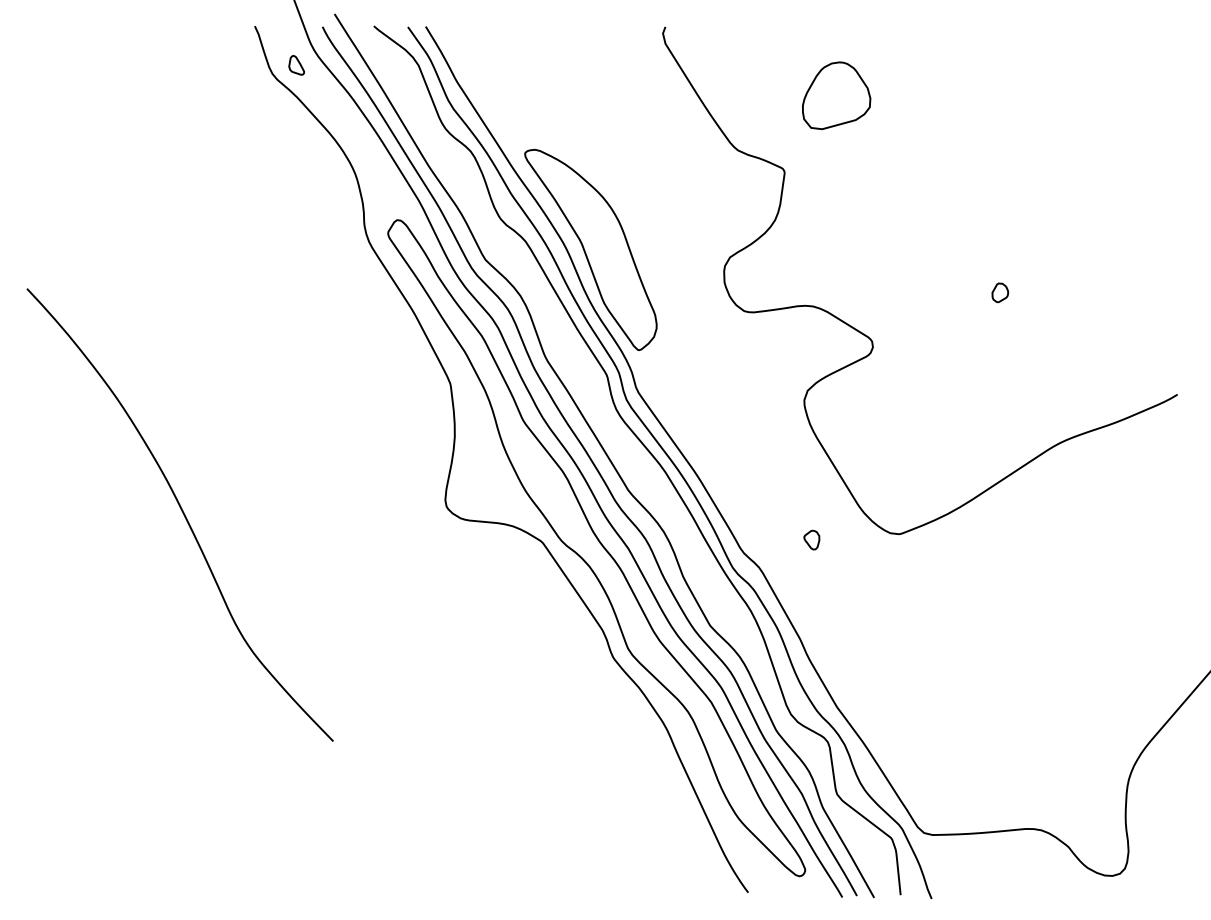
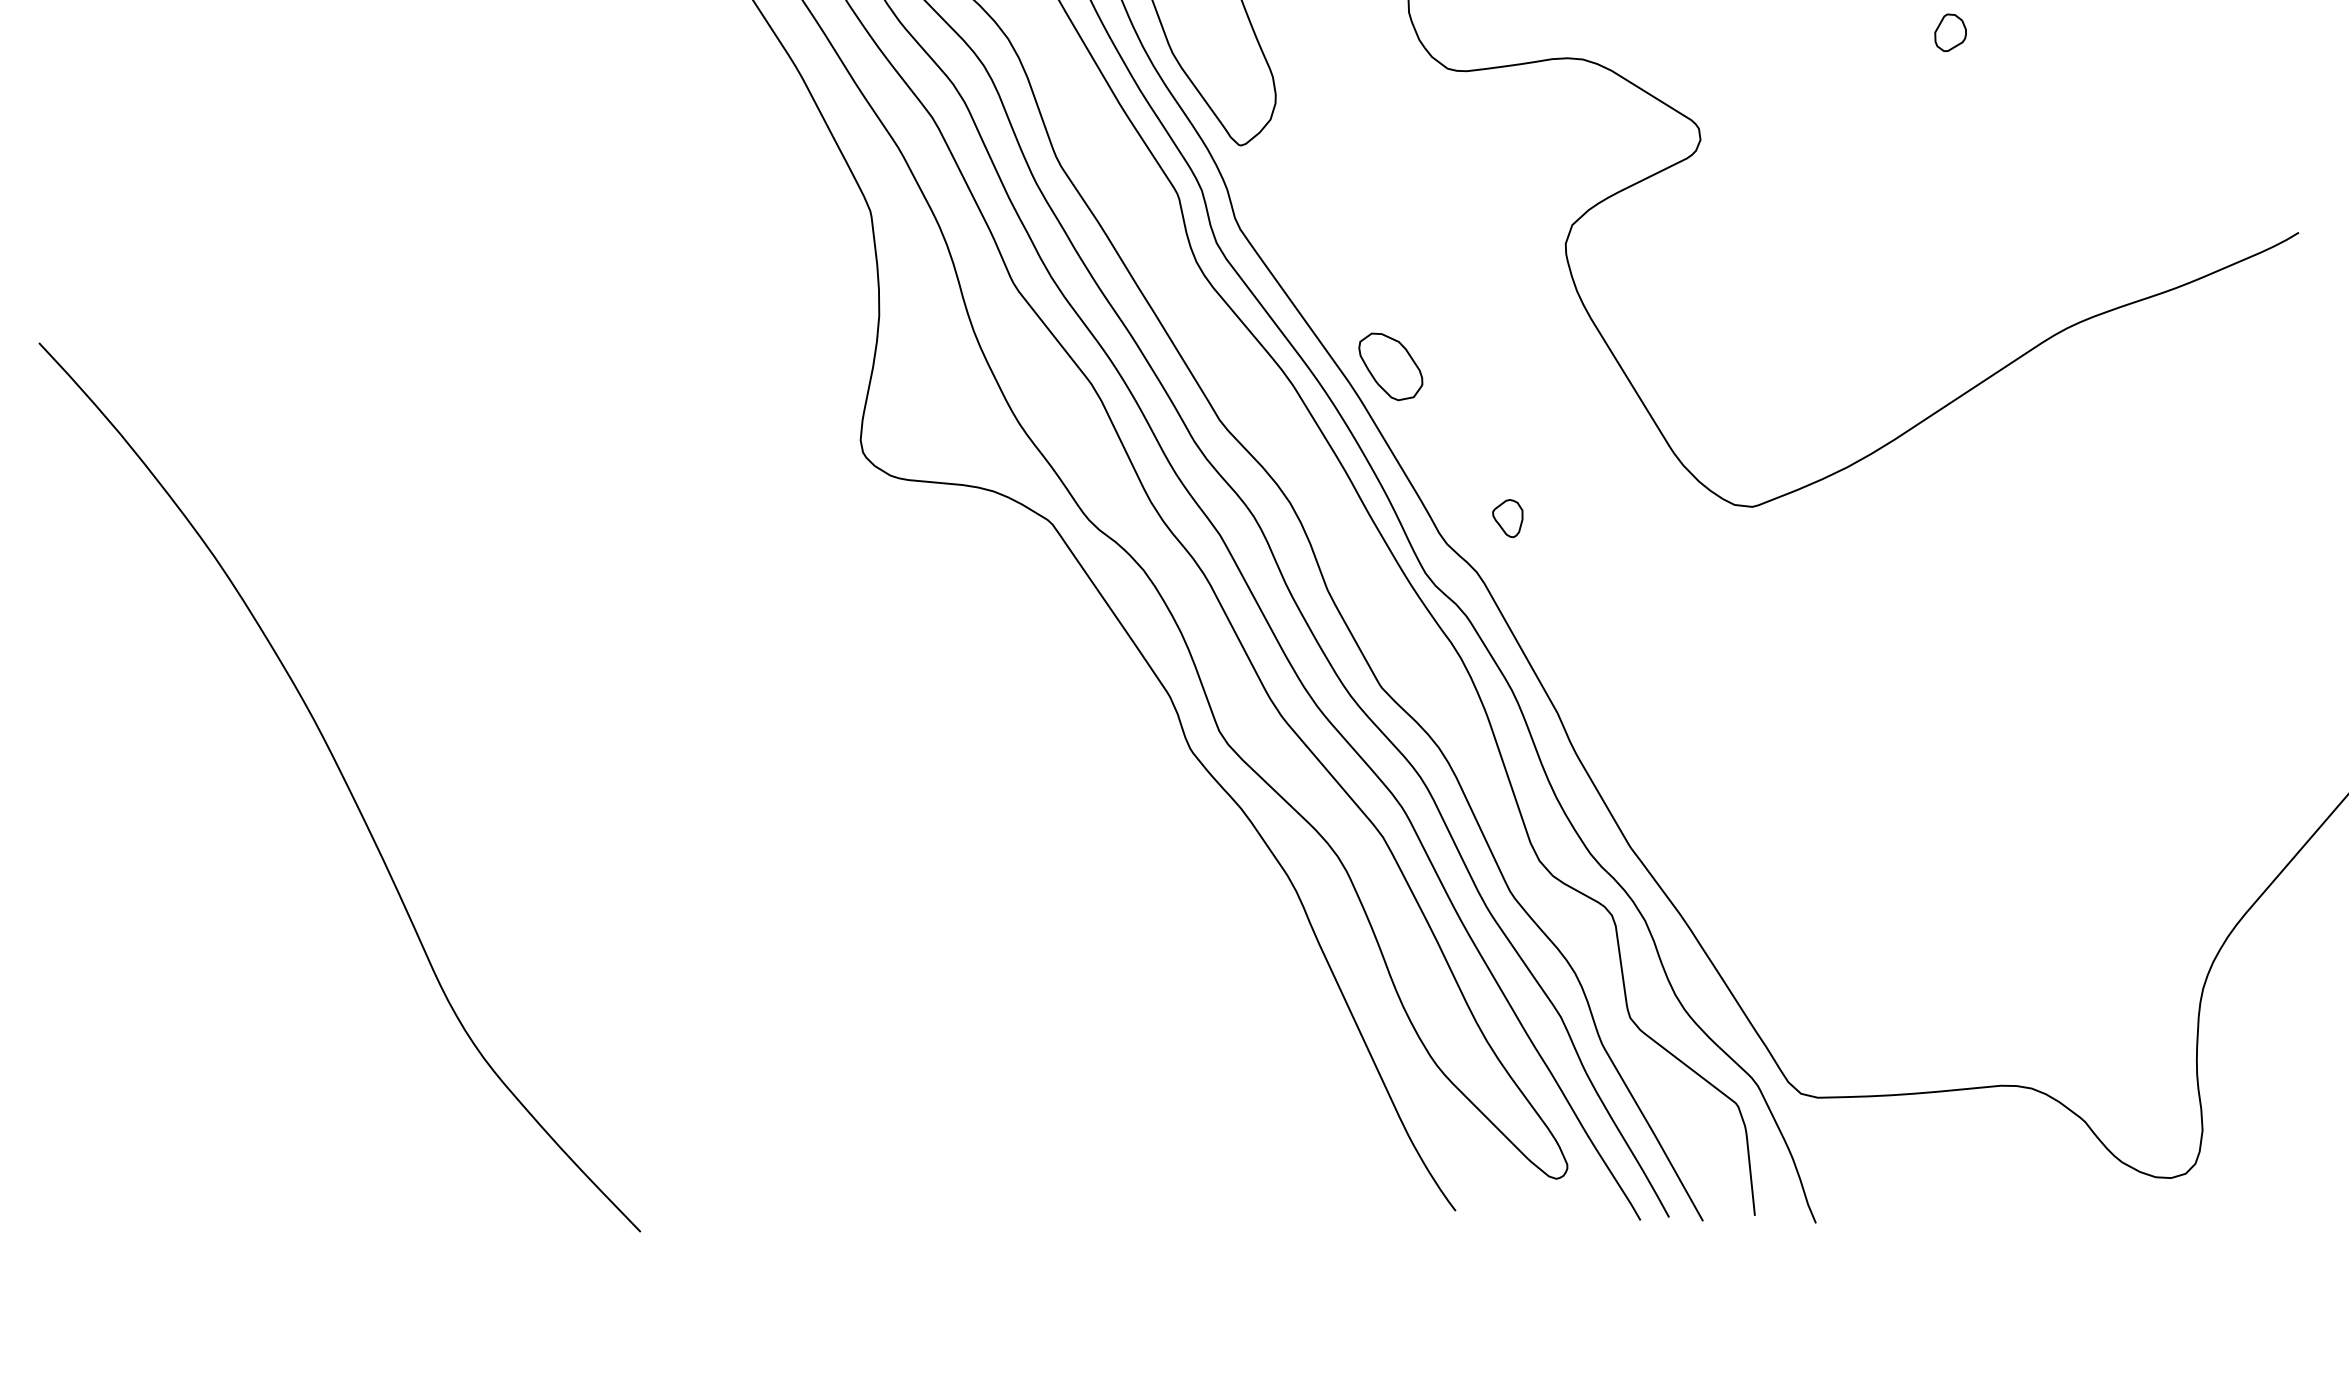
part: (715, 462) -> (1391, 366), added
curve: (182, 513) -> (344, 784), moved
part: (811, 539) -> (1507, 517), moved

